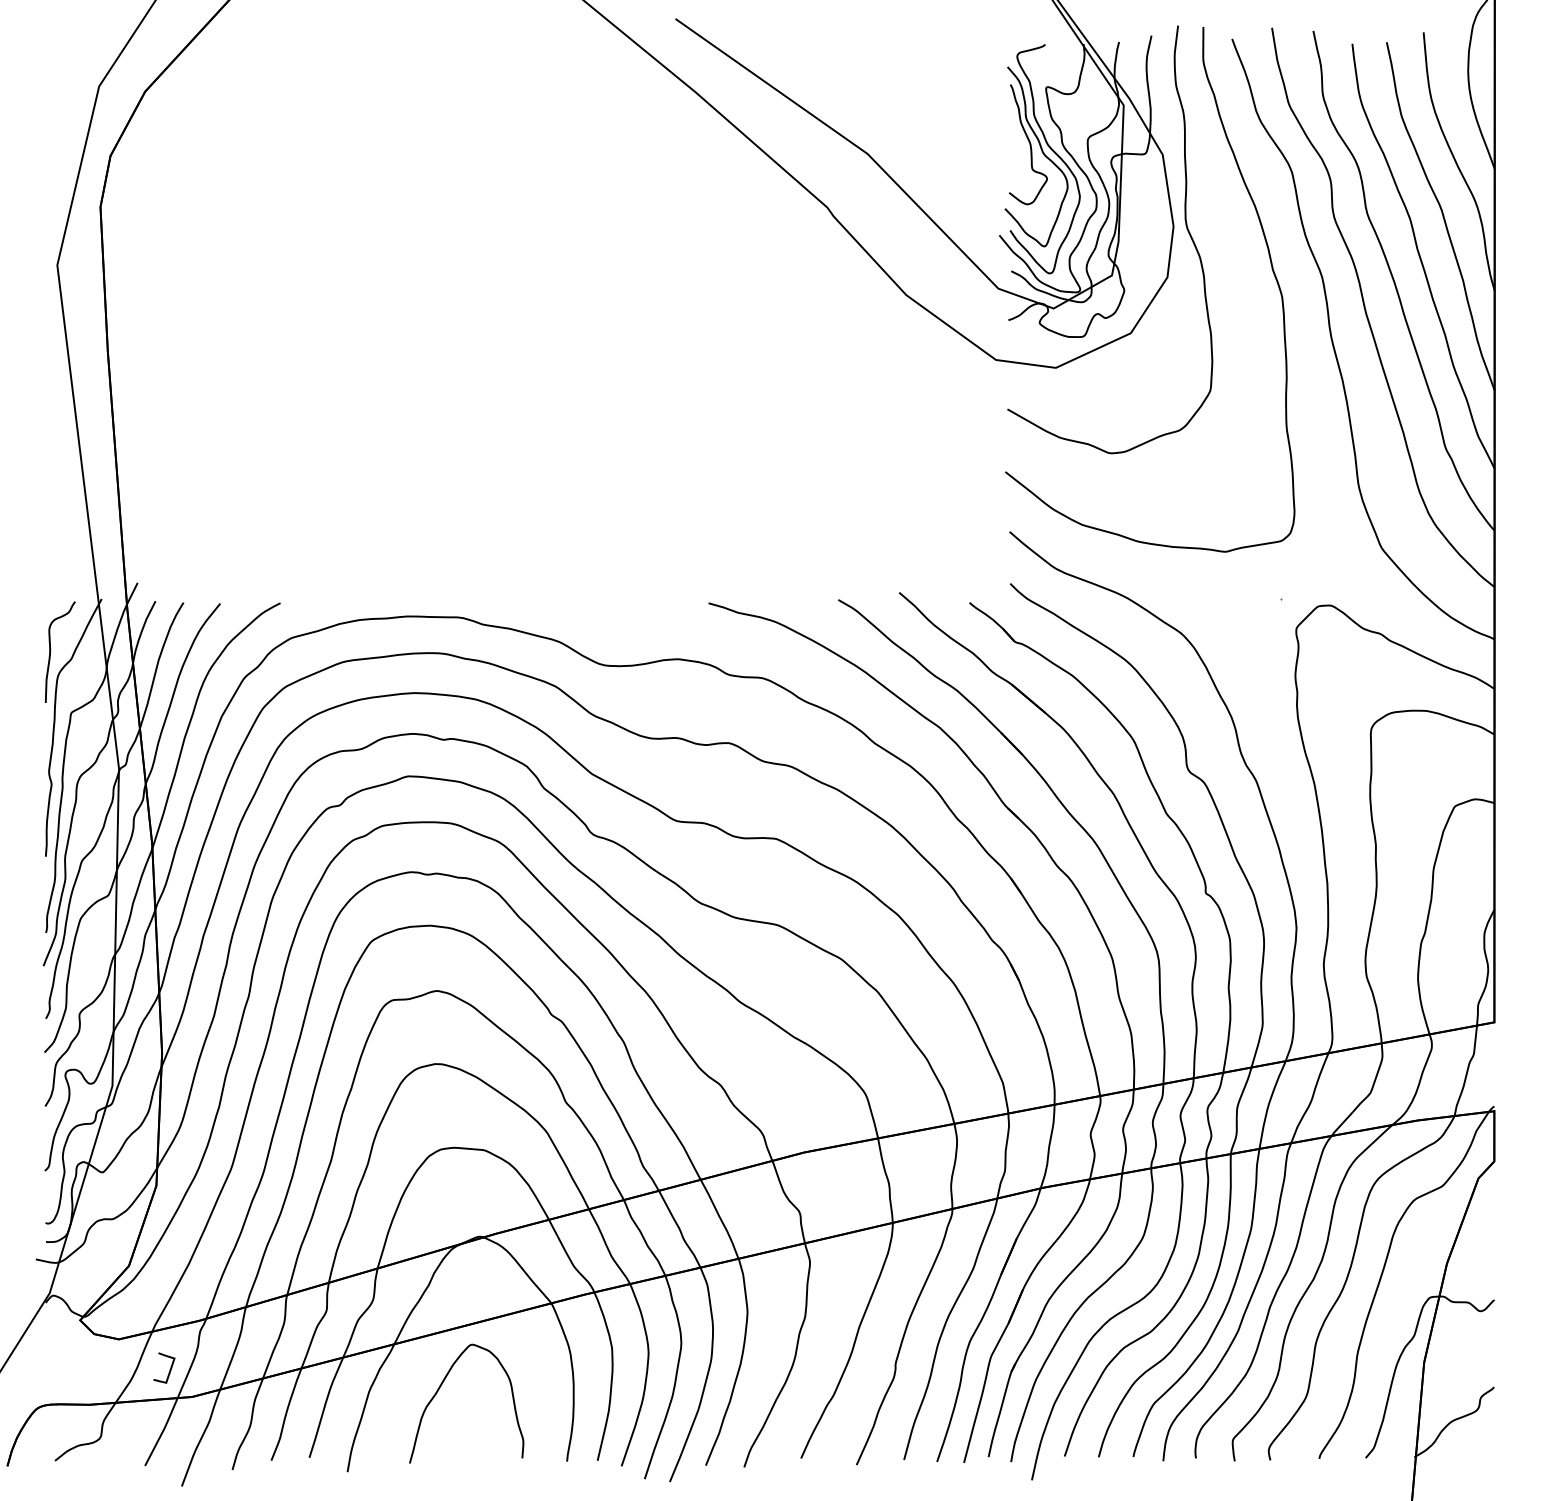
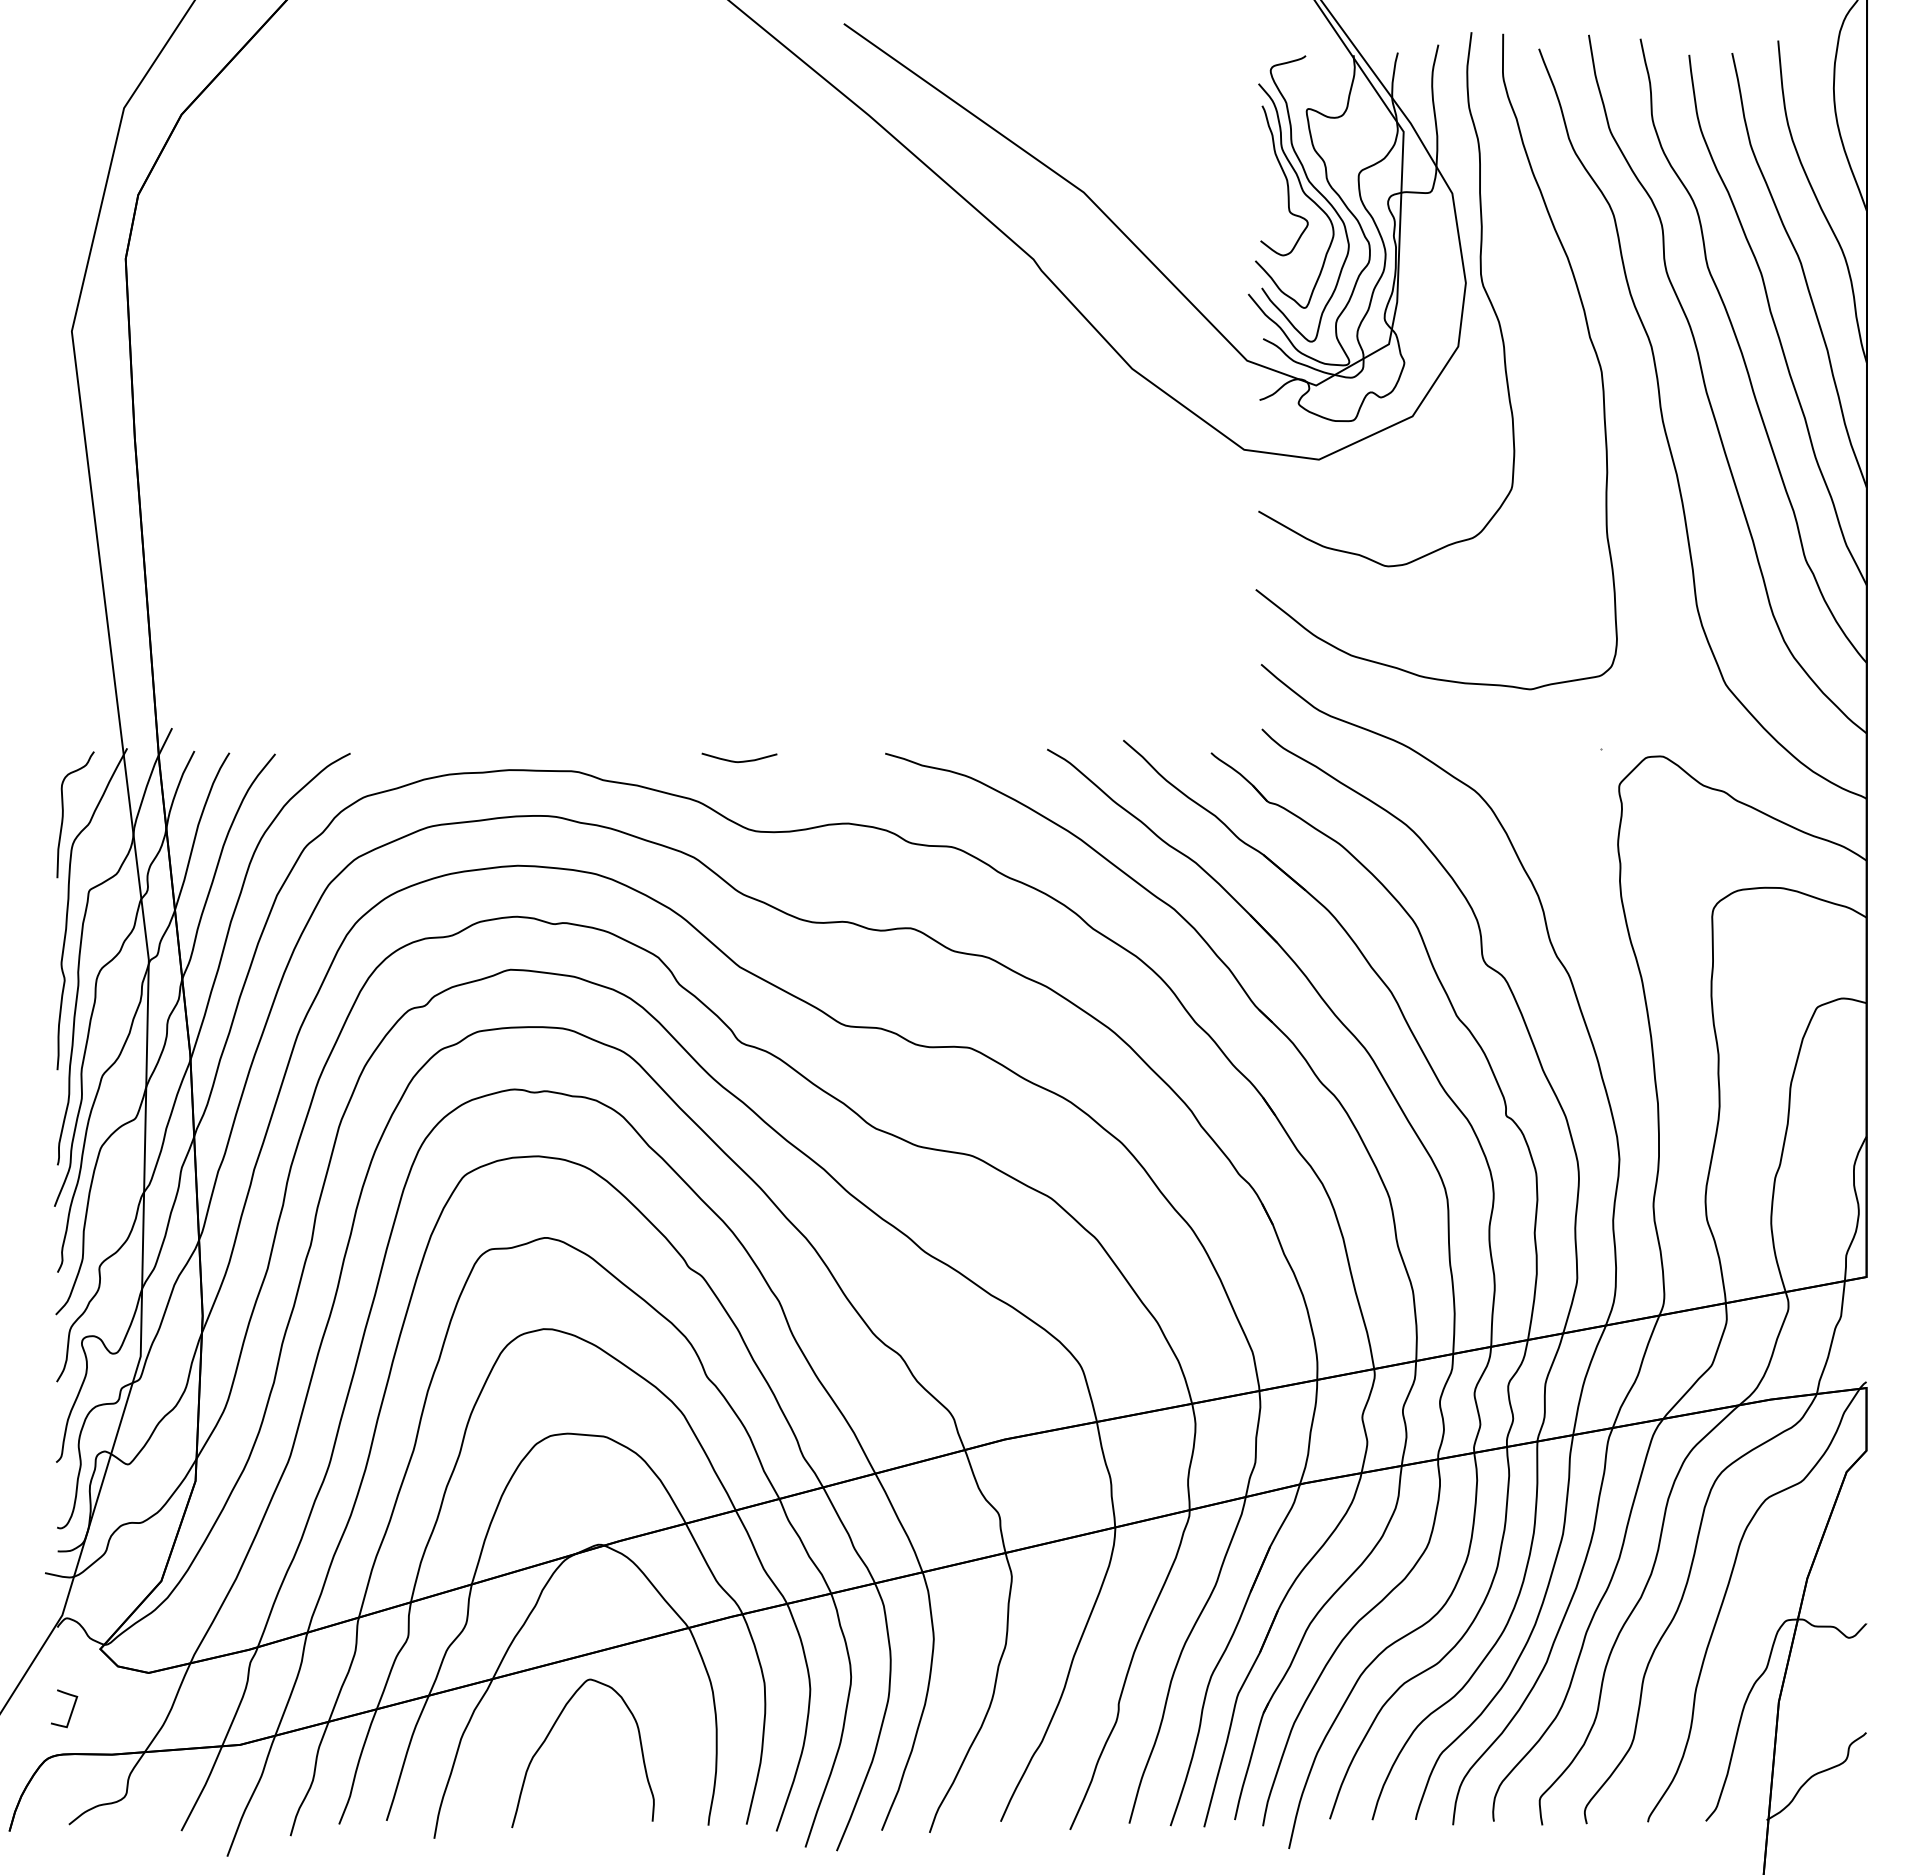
curve: (591, 609) -> (739, 761), added
curve: (169, 1368) -> (71, 1709), moved

